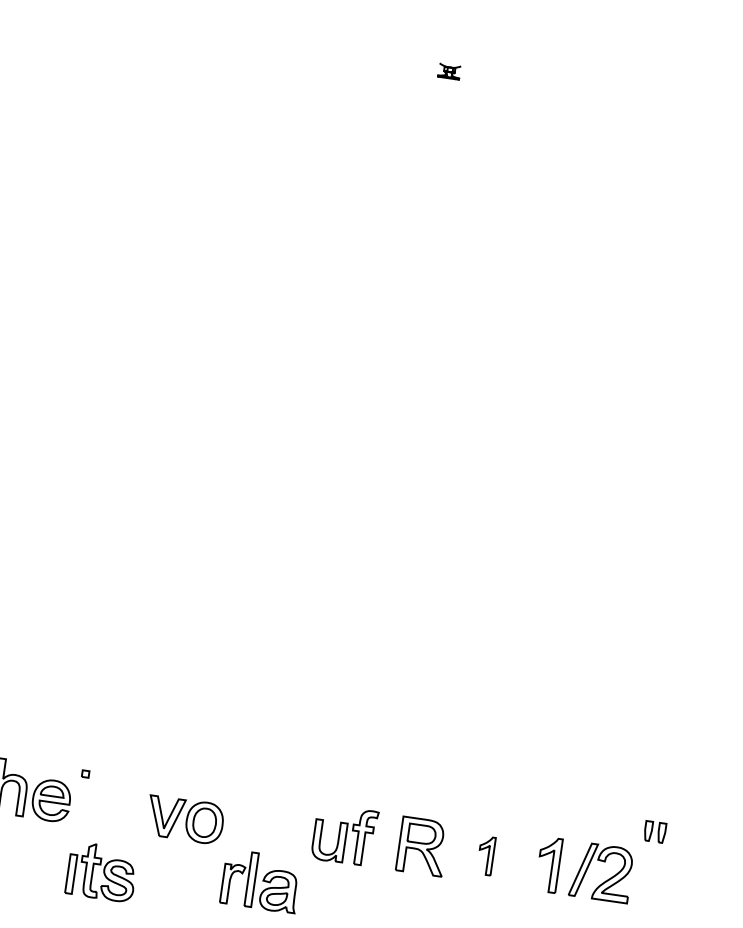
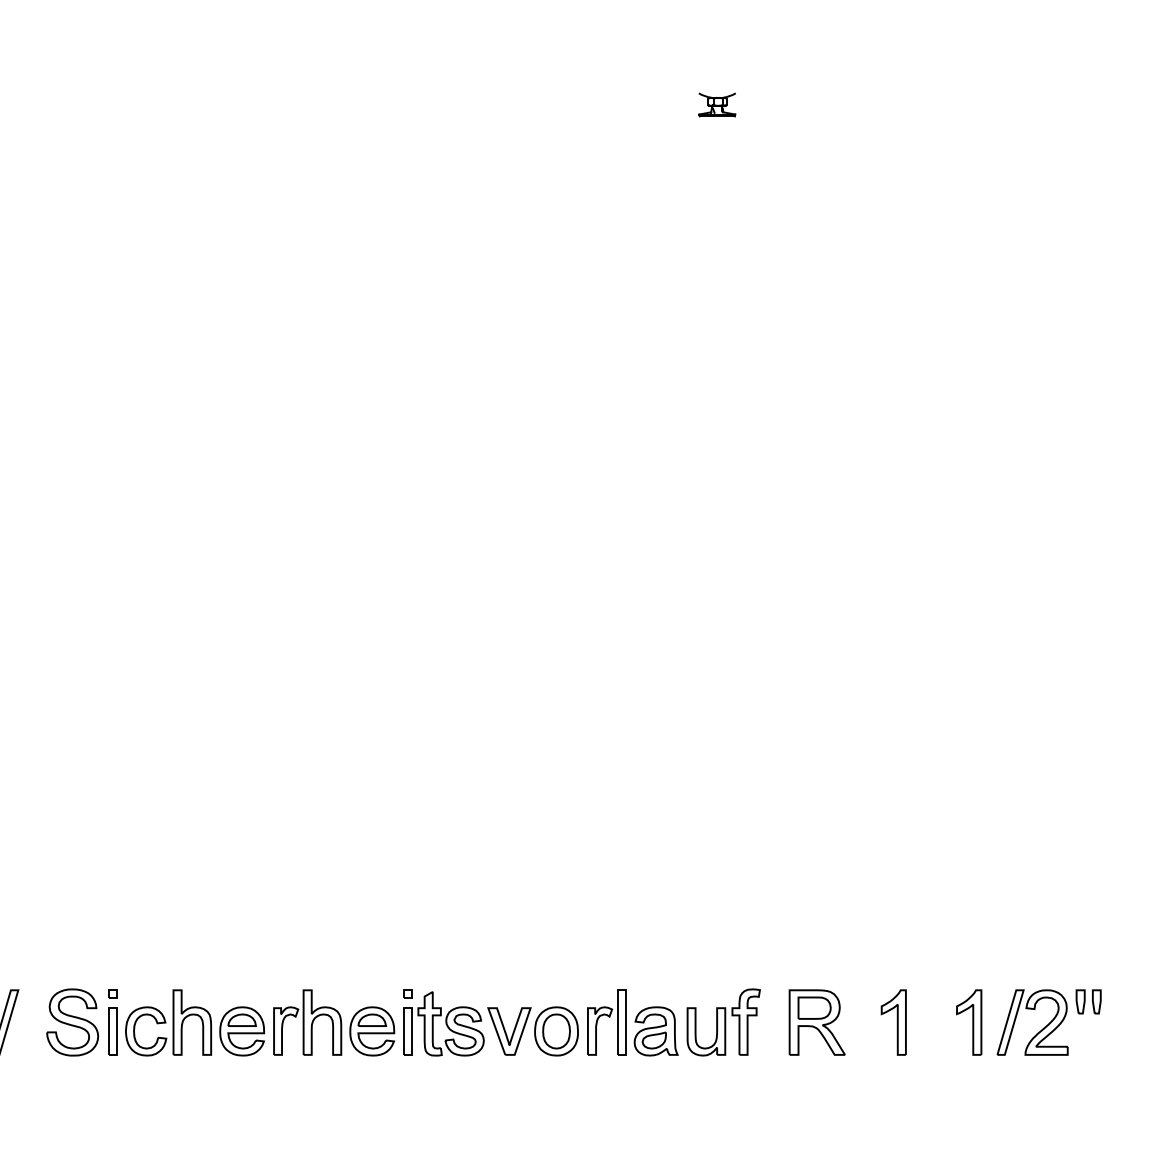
part: (449, 71) -> (717, 104), size x1.43
part: (654, 831) -> (1088, 1001), moved
part: (485, 855) -> (893, 1022), size x1.43
part: (101, 871) -> (443, 1023), moved
part: (260, 880) -> (632, 1022), moved

